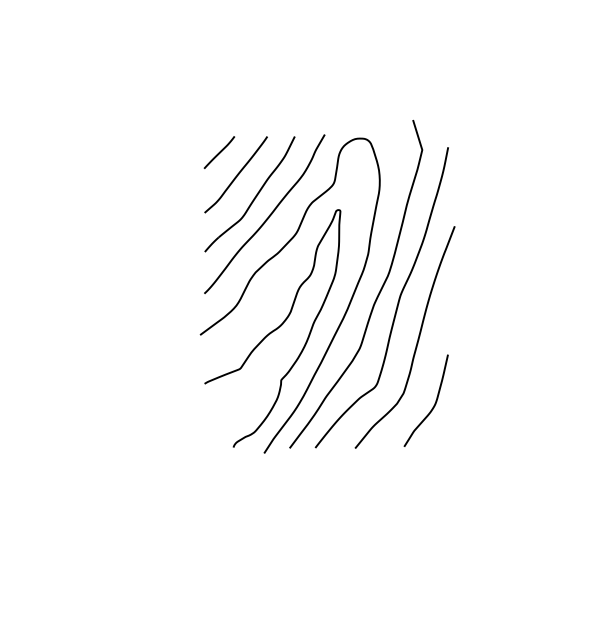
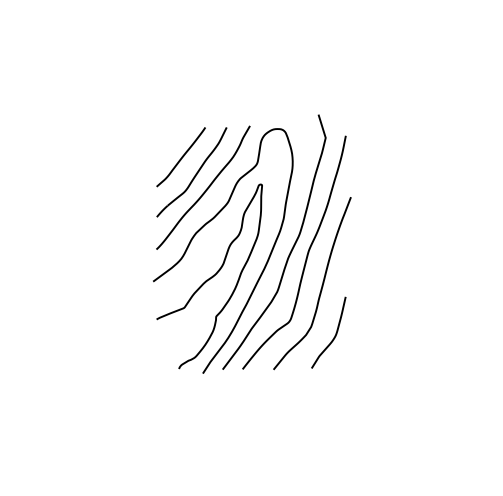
line: (218, 152) -> (167, 139), removed

